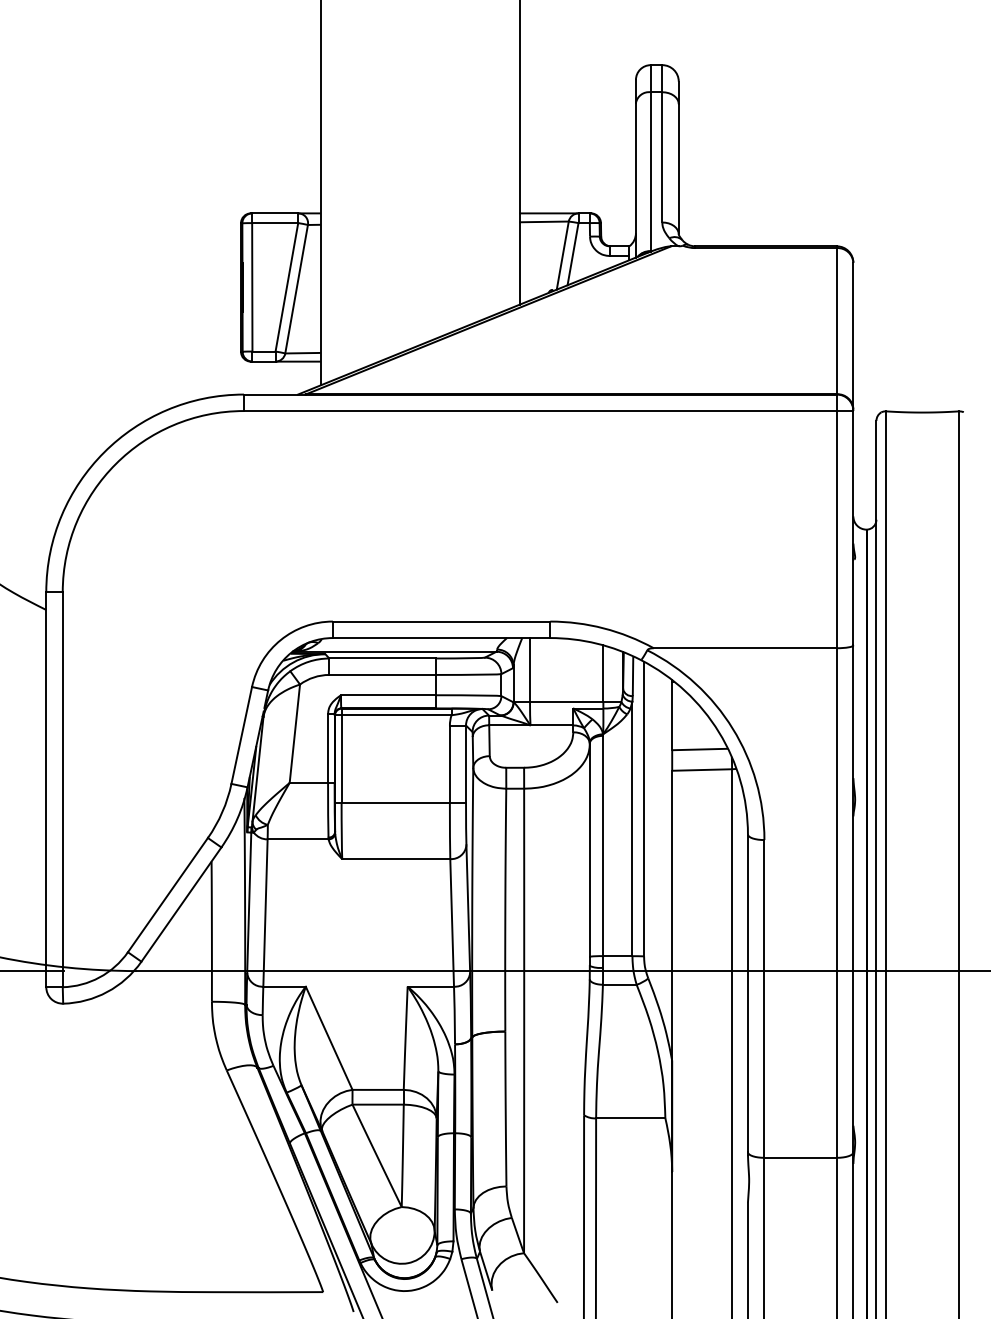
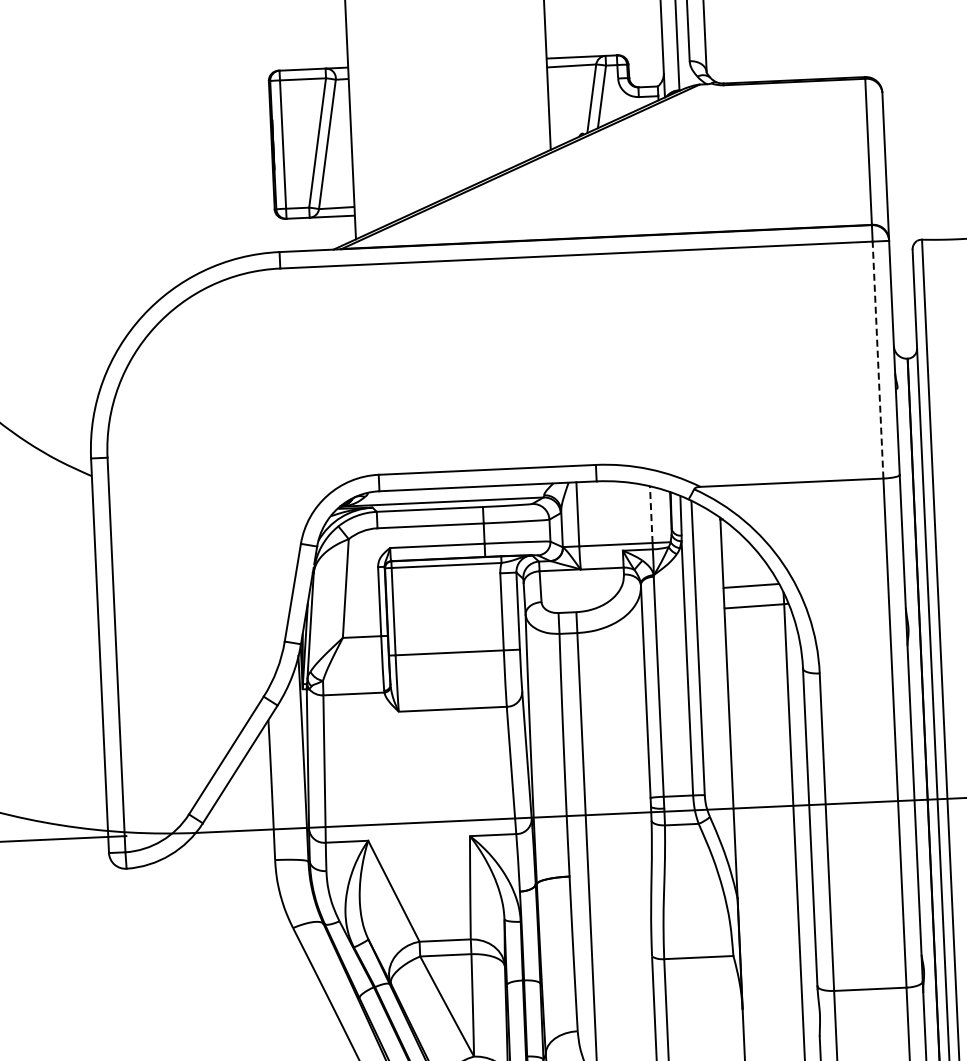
line: (836, 529) -> (877, 359), solid -> dashed
line: (603, 673) -> (651, 514), solid -> dashed

